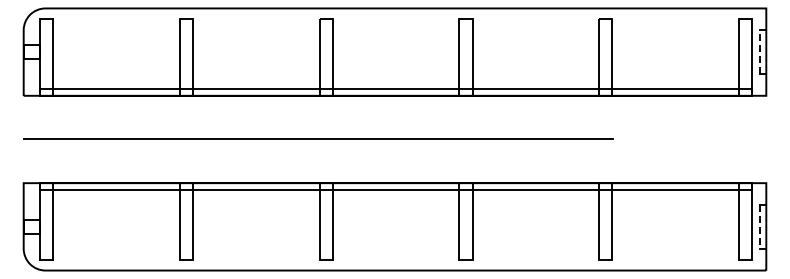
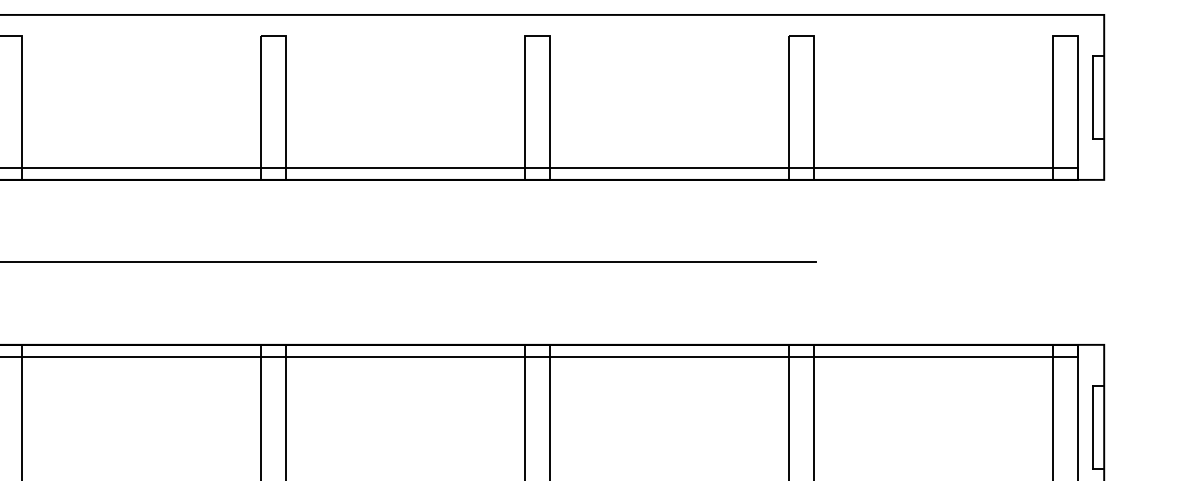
line: (760, 52) -> (1093, 98), dashed -> solid
line: (760, 226) -> (1093, 426), dashed -> solid

